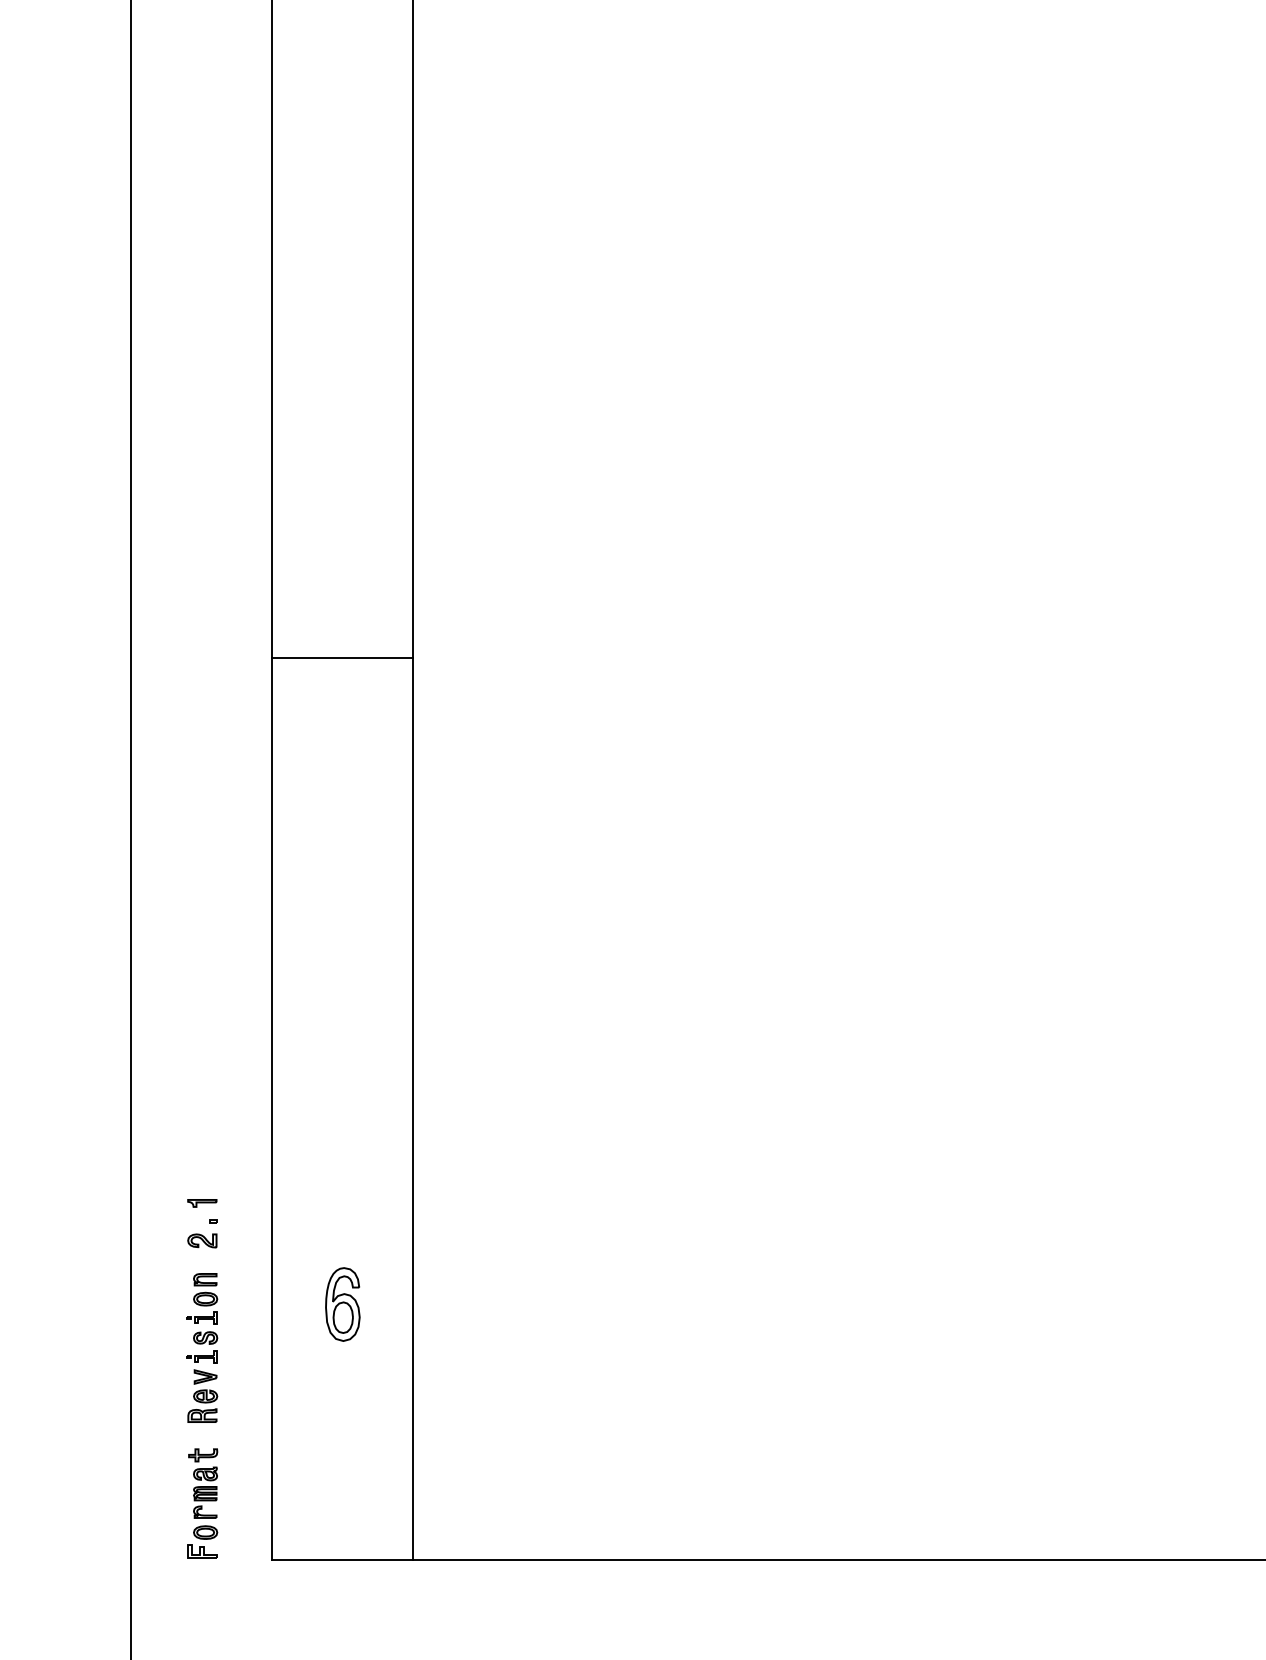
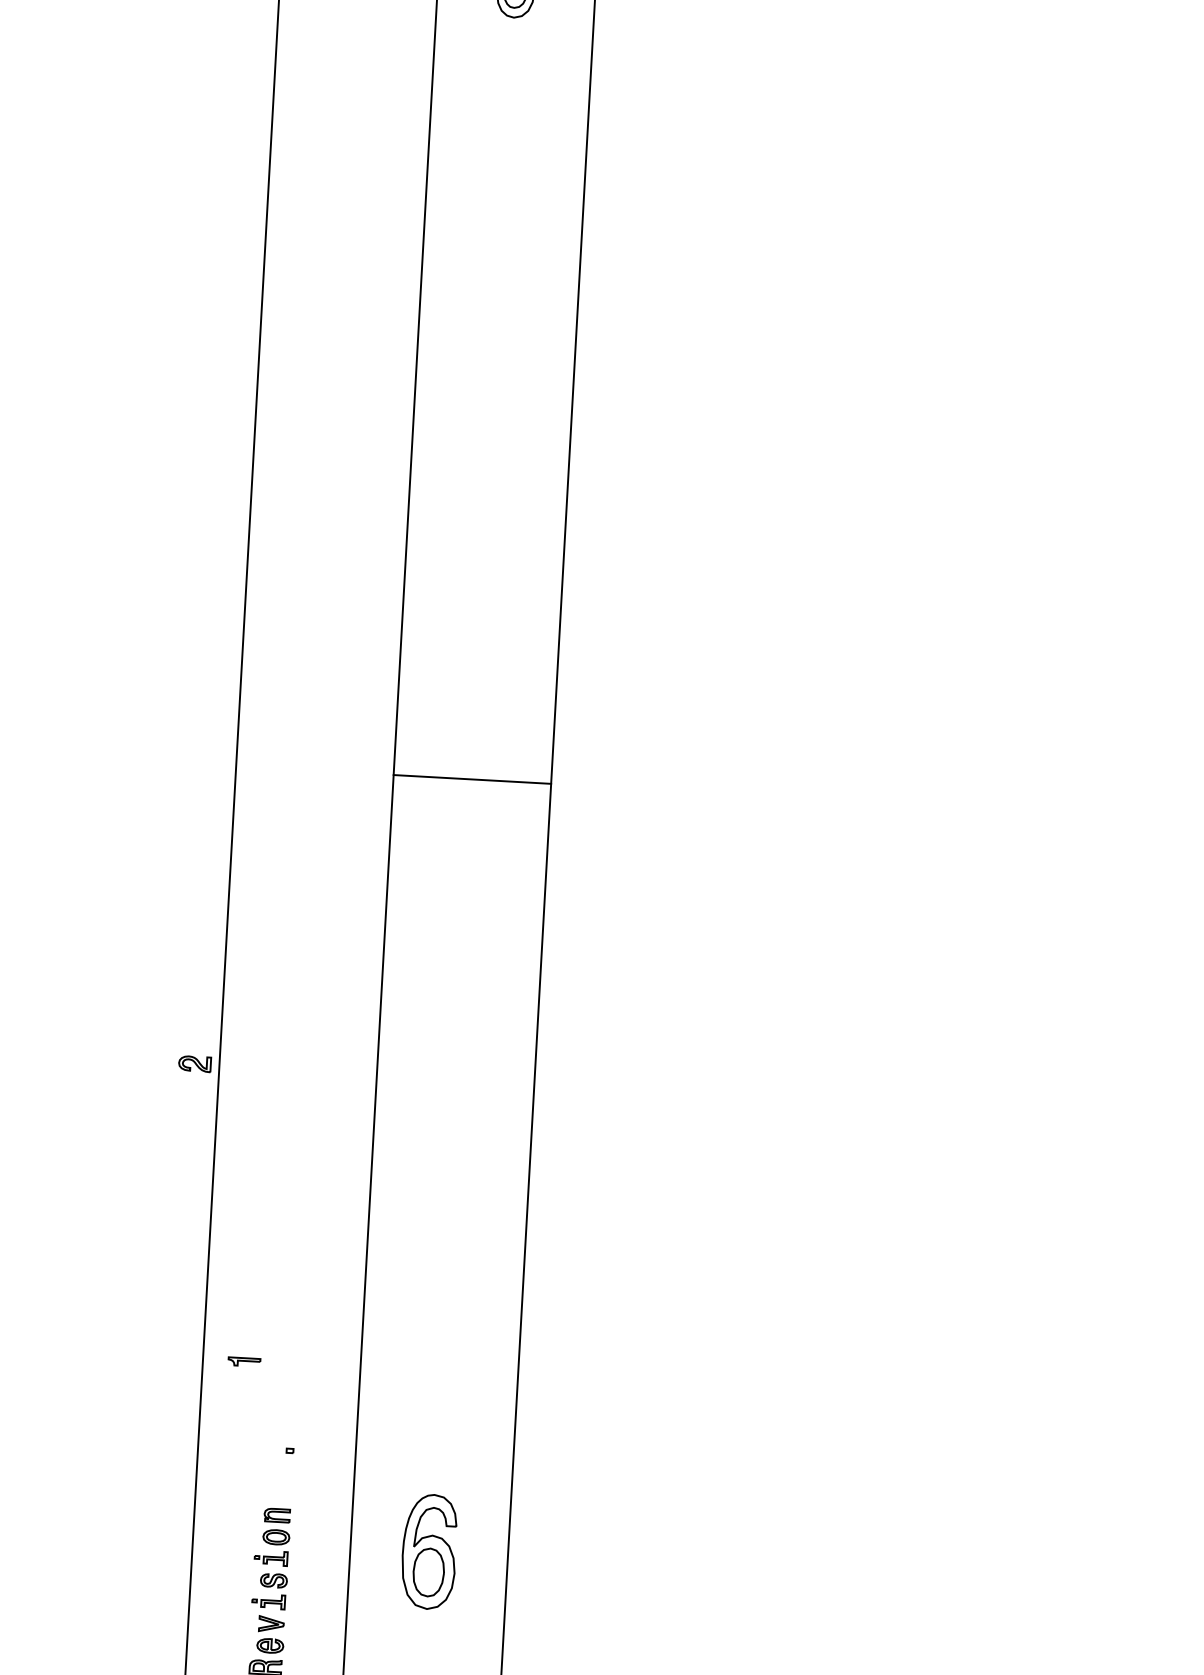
line: (342, 658) -> (472, 779), moved
part: (202, 1203) -> (244, 1362), moved
part: (202, 1240) -> (195, 1063), moved
part: (342, 1304) -> (428, 1551), size x1.4

